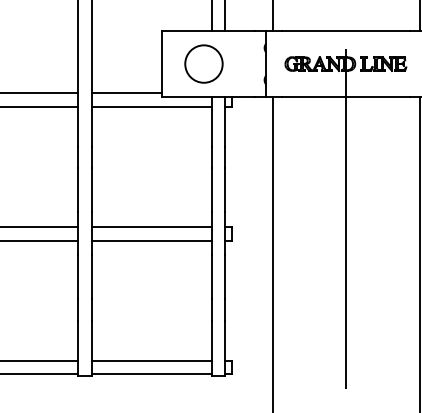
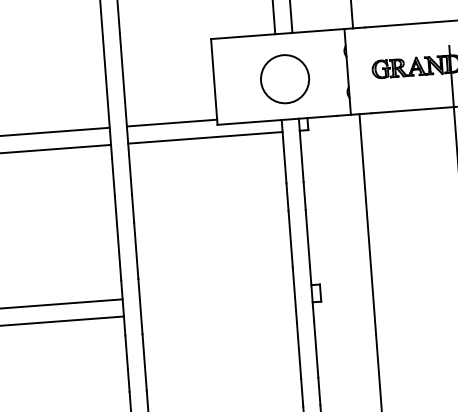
circle: (203, 63) -> (284, 78), moved
line: (151, 227) -> (216, 292), removed
line: (151, 240) -> (217, 309), removed

